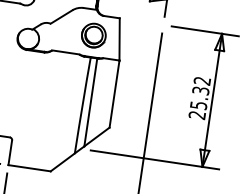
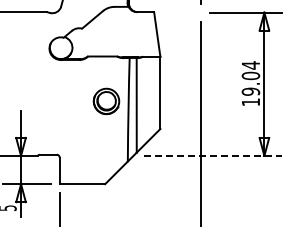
part: (93, 35) -> (106, 101), moved
text: (199, 97) -> (250, 83), 25.32 -> 19.04
line: (155, 159) -> (213, 155), solid -> dashed

